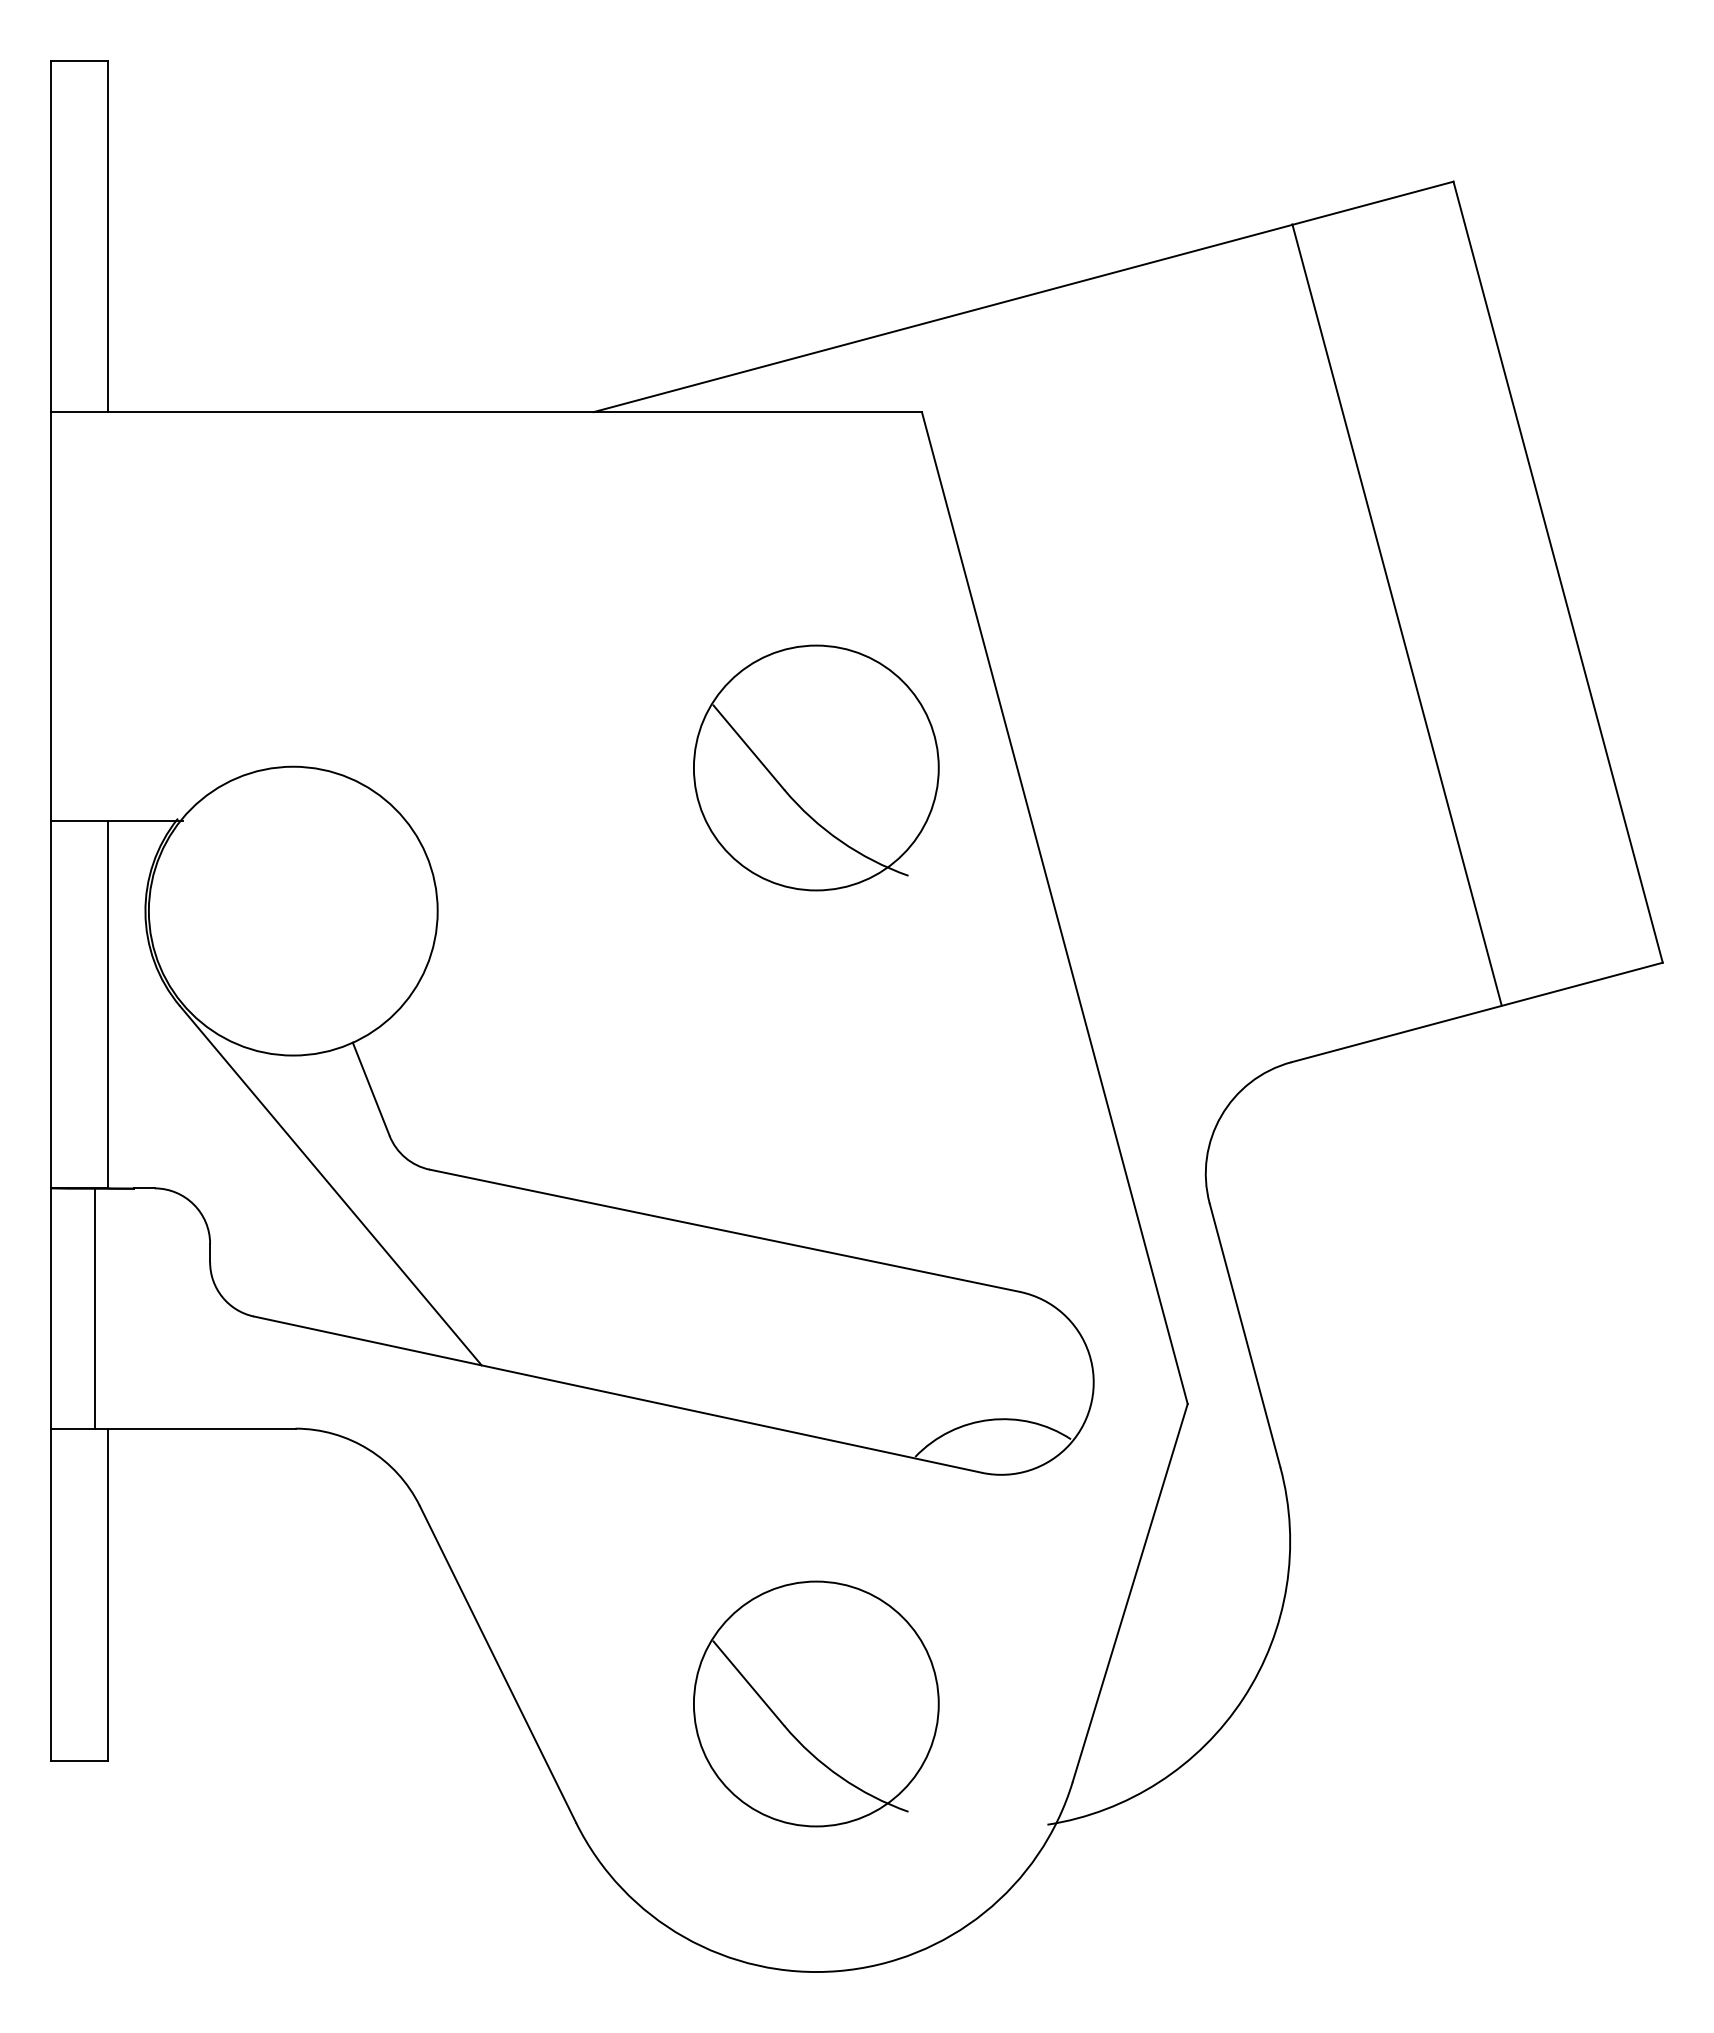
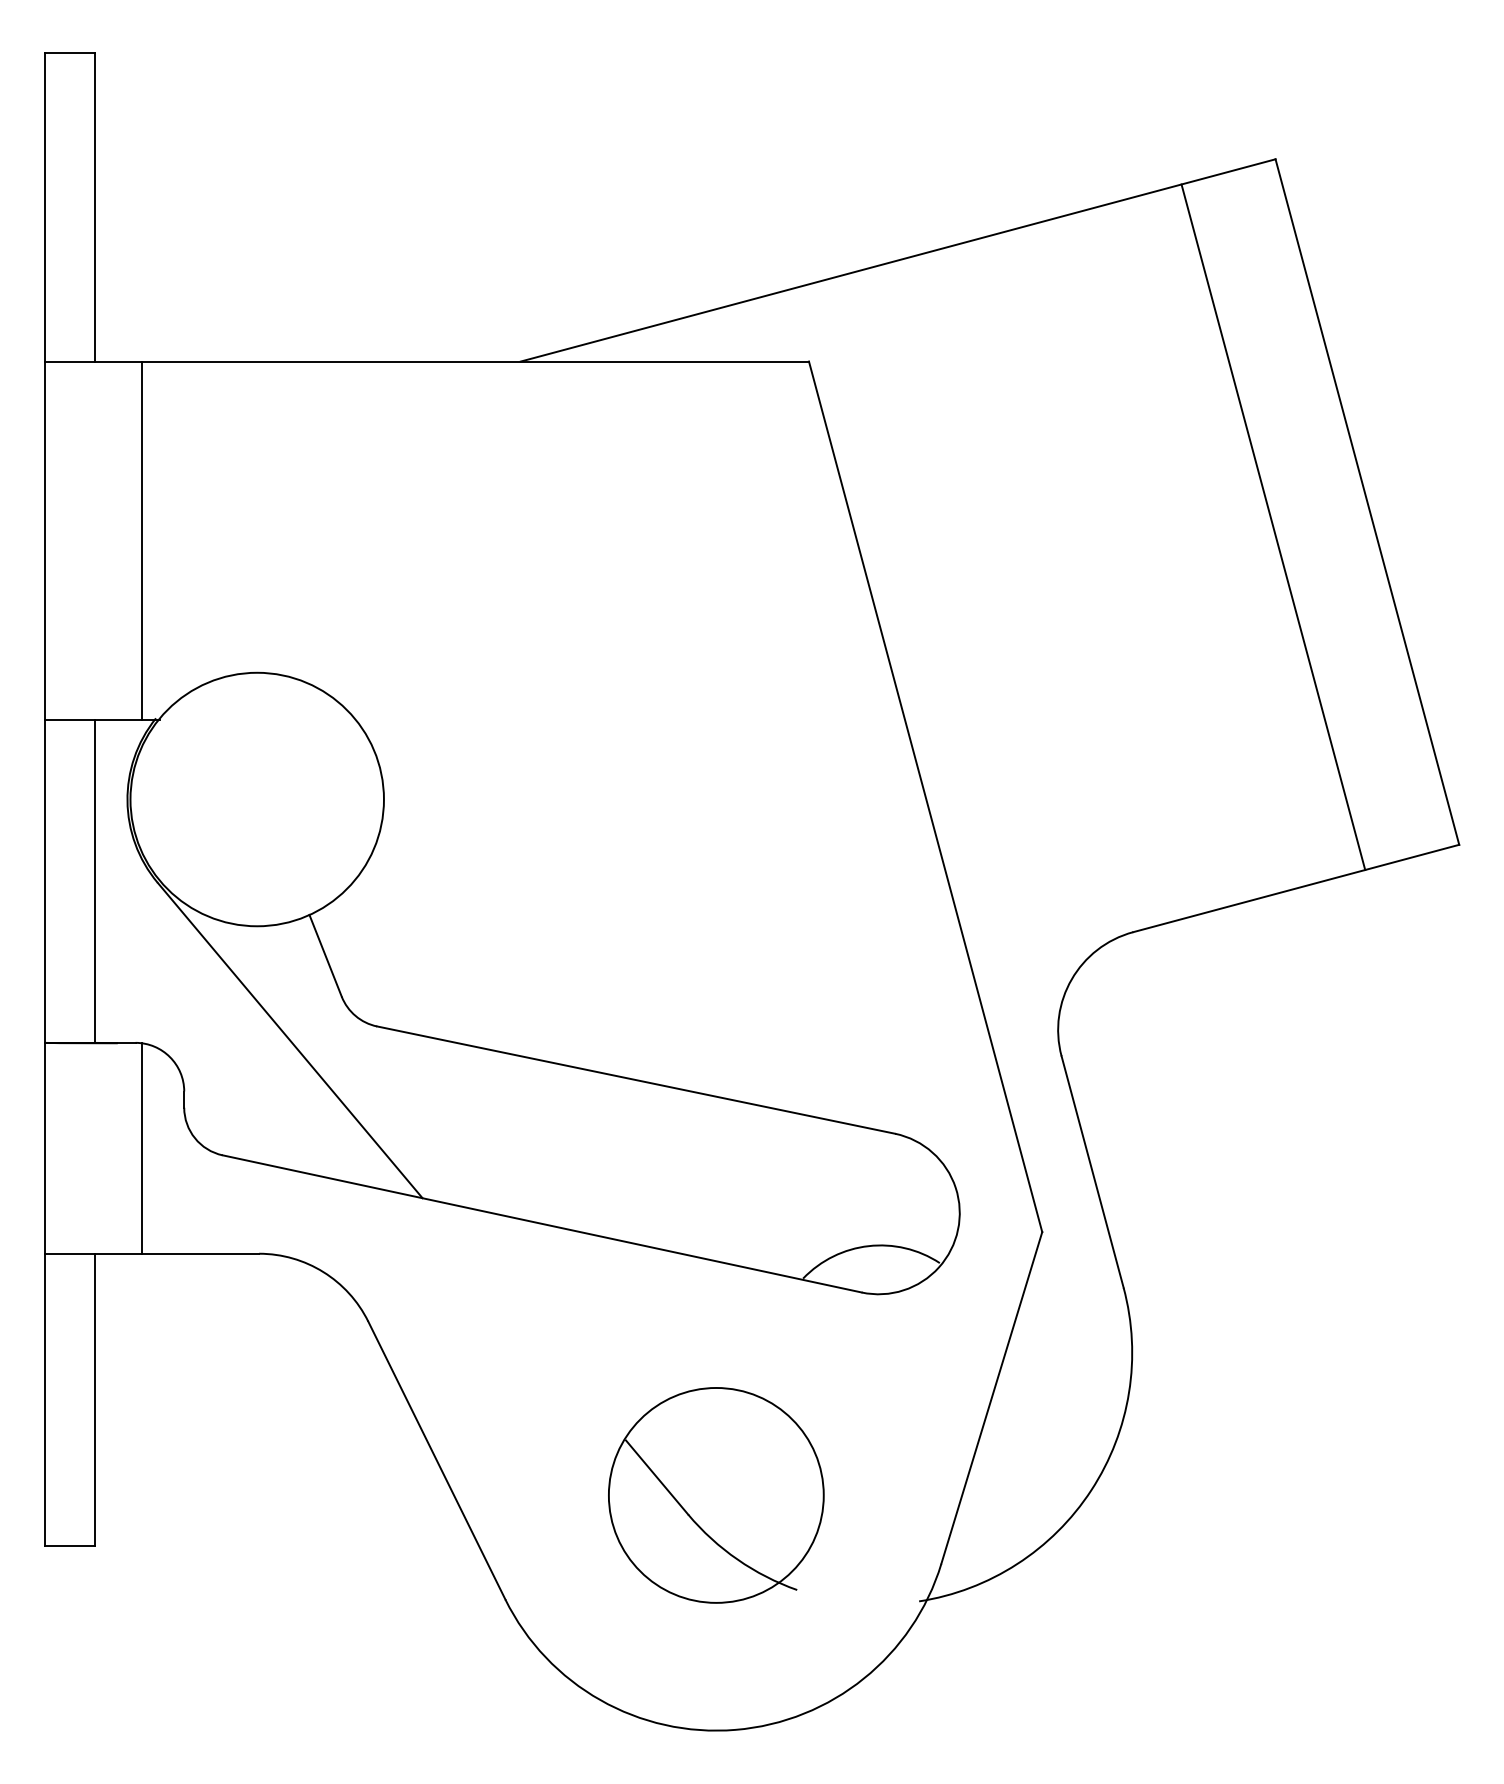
line: (1396, 614) -> (1272, 526), moved
line: (162, 616) -> (142, 540), added
part: (816, 767) -> (716, 673), removed
line: (95, 1308) -> (142, 1148), moved

